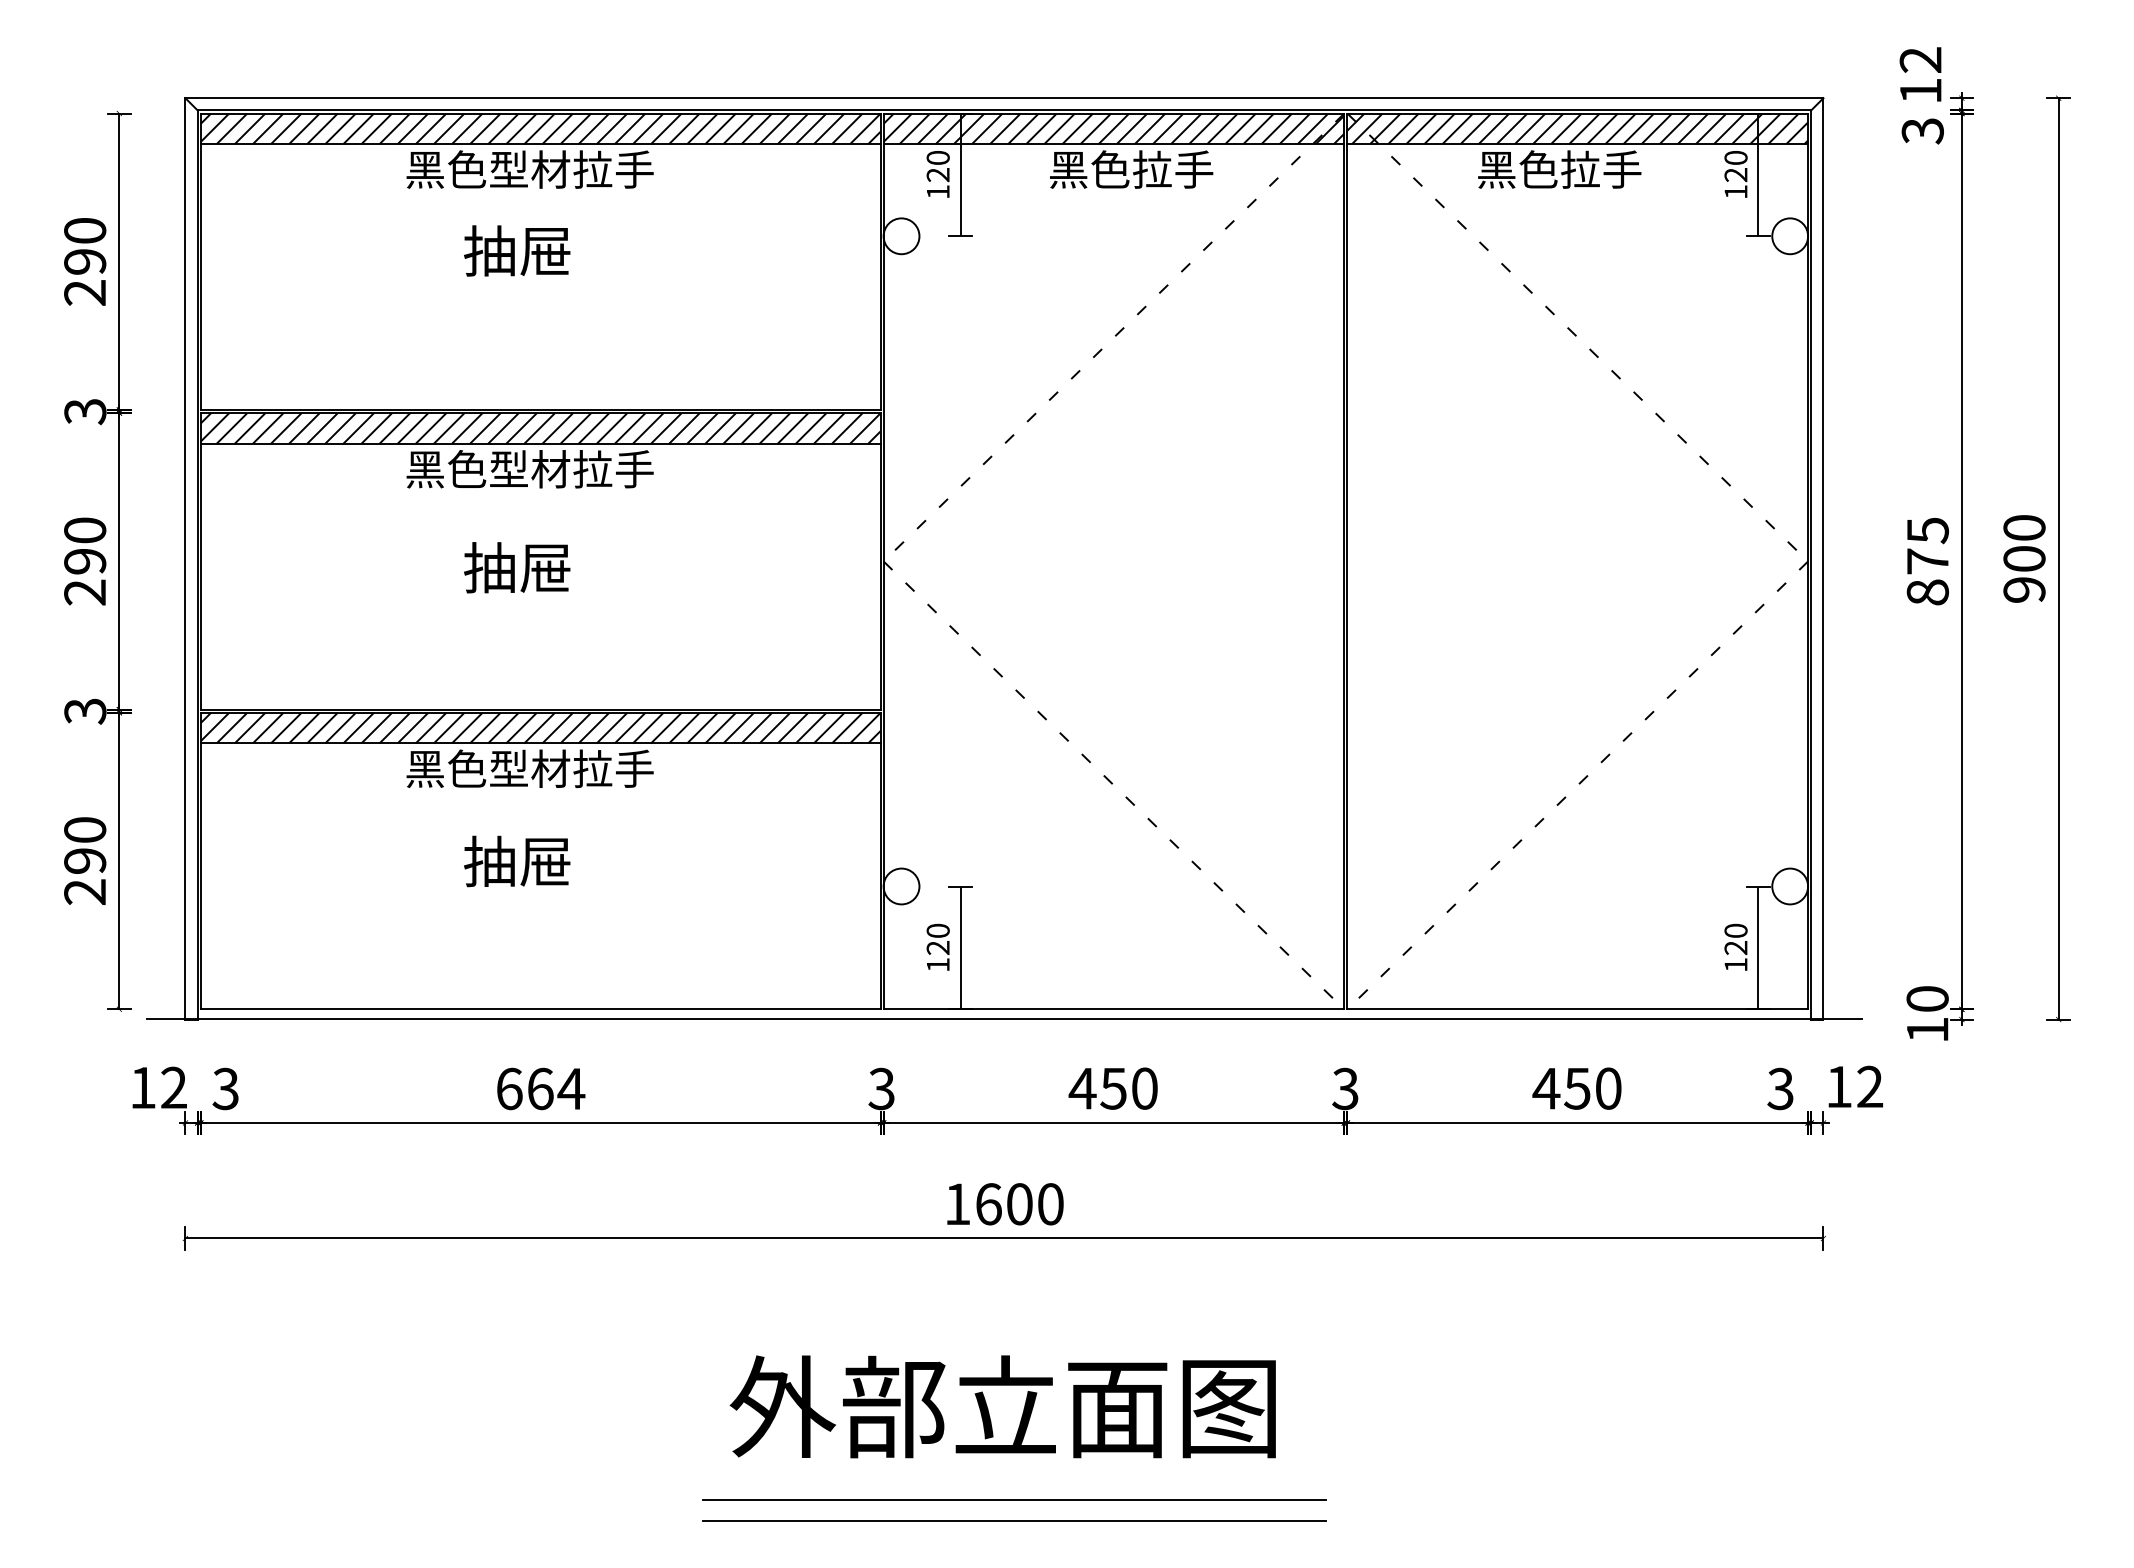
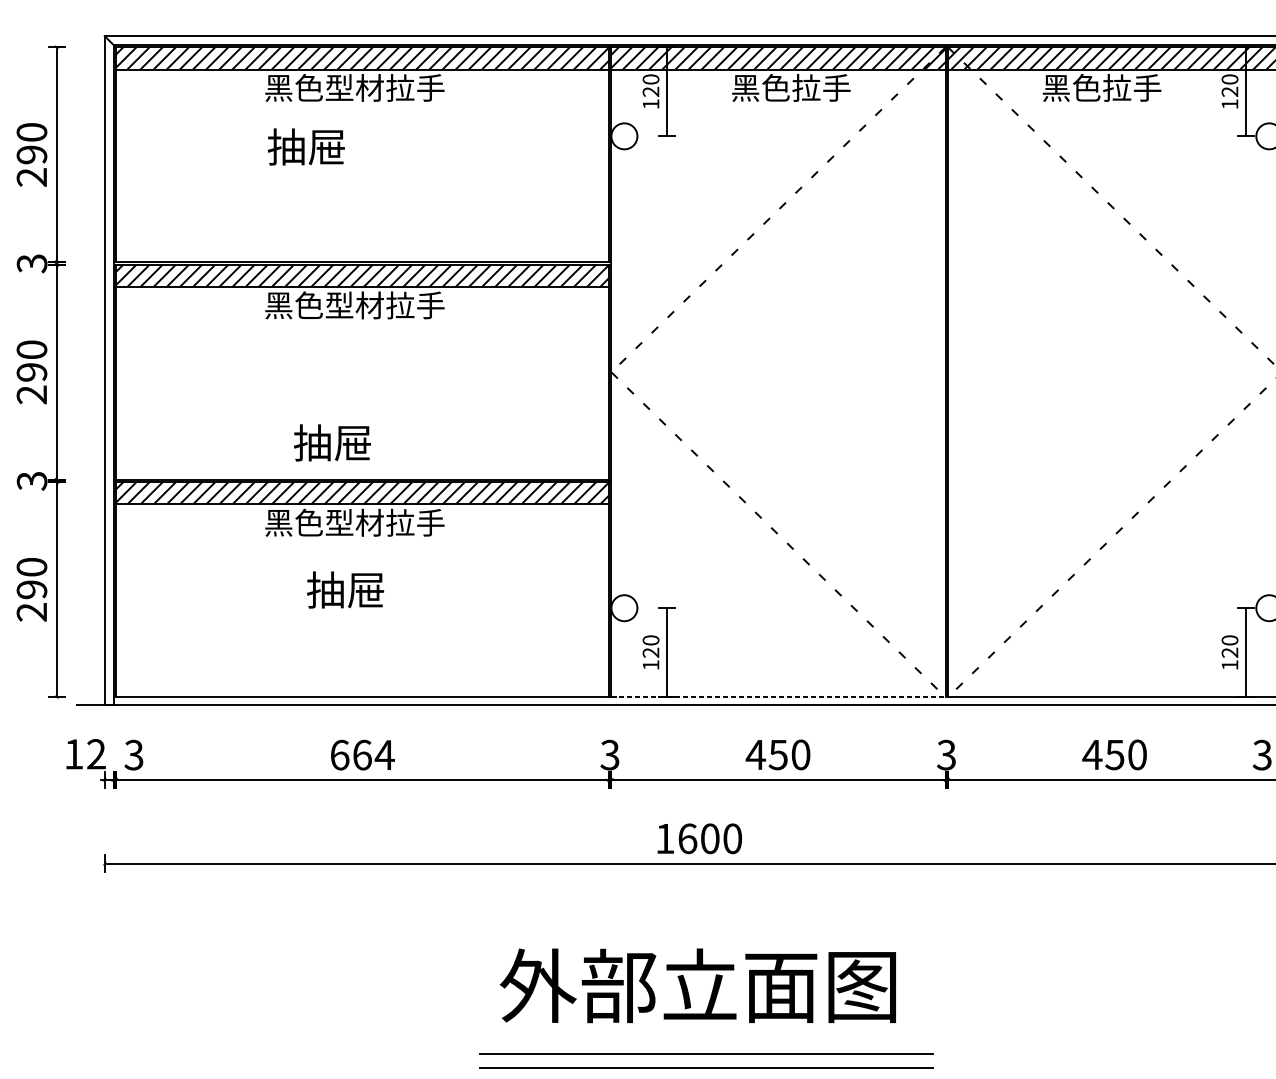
text: (517, 250) -> (306, 146), moved
text: (517, 567) -> (332, 442), moved
line: (1114, 1009) -> (778, 697), solid -> dashed

